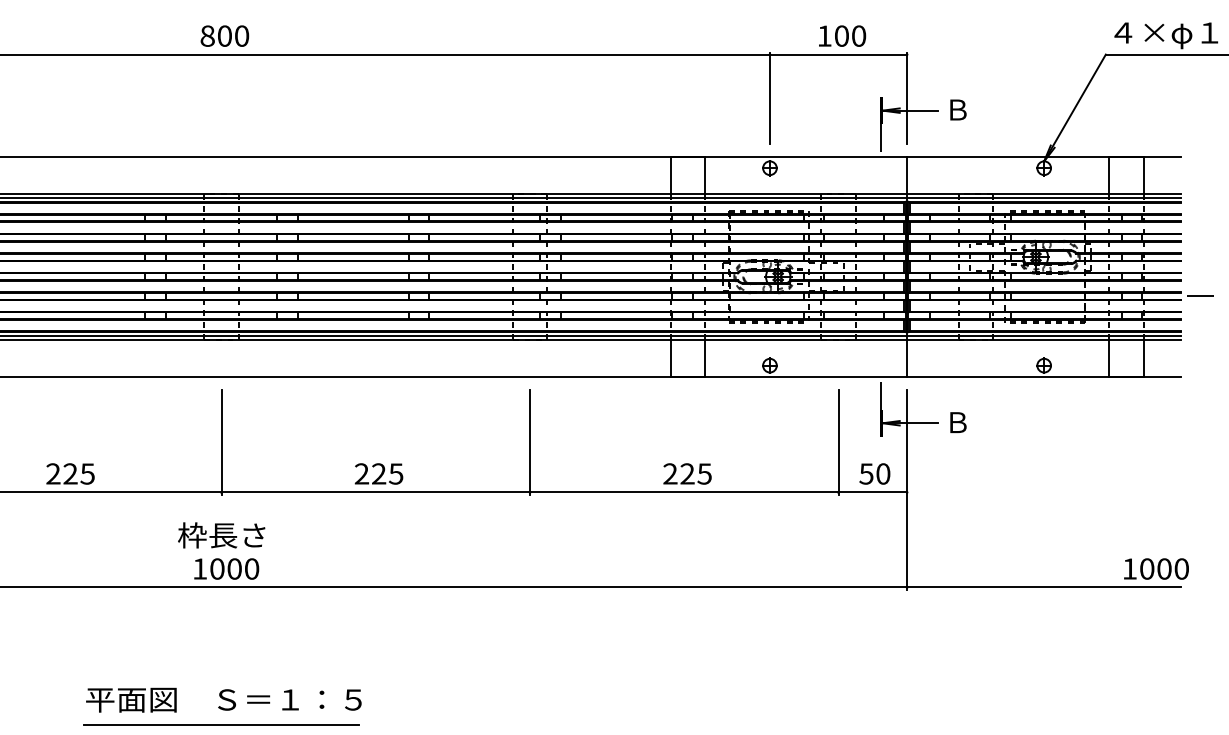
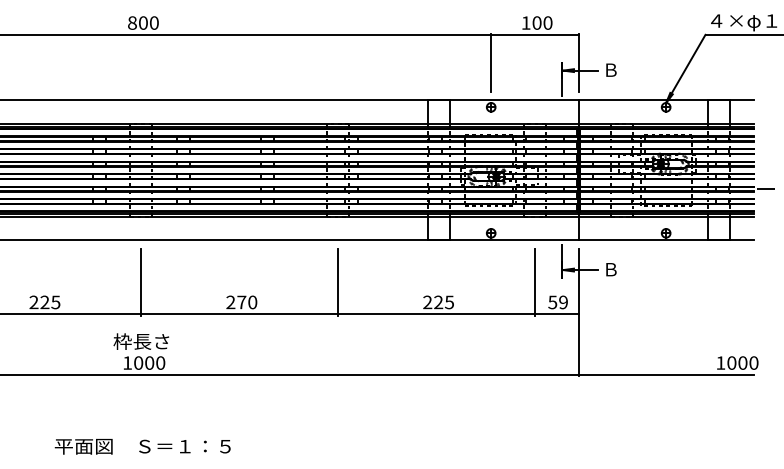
text: (388, 474) -> (247, 302), 225 -> 270
text: (883, 474) -> (563, 302), 50 -> 59
line: (220, 724) -> (140, 462), removed

